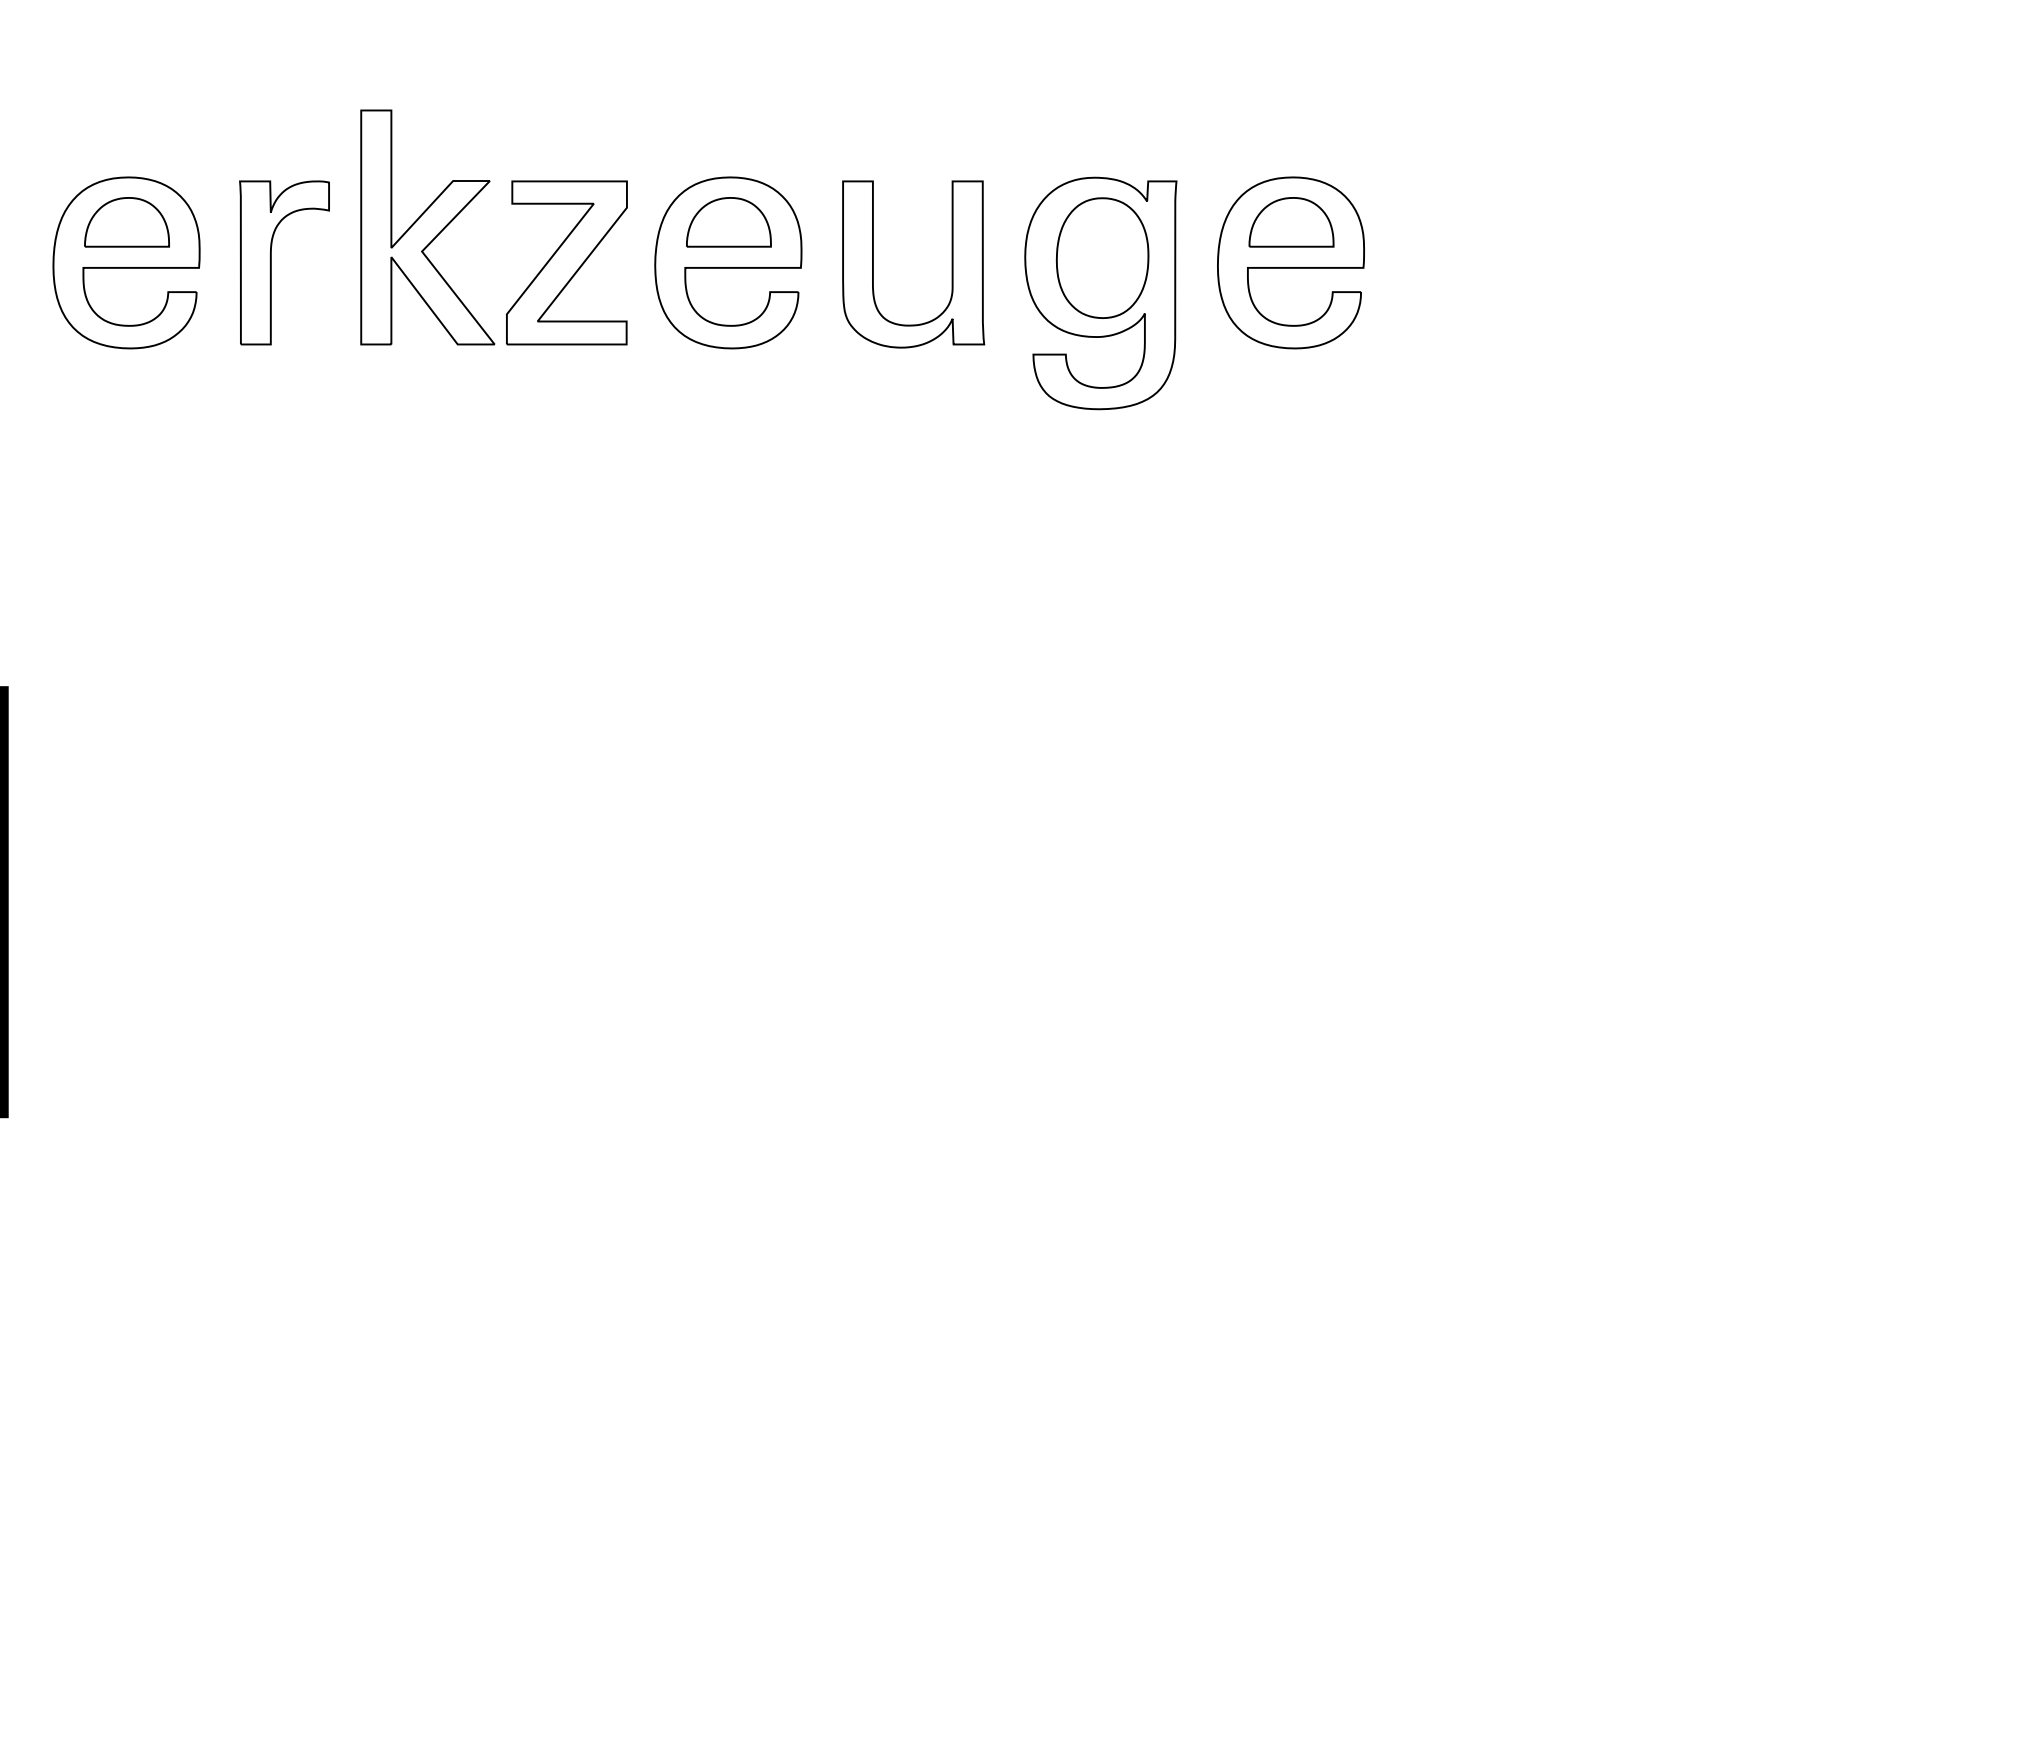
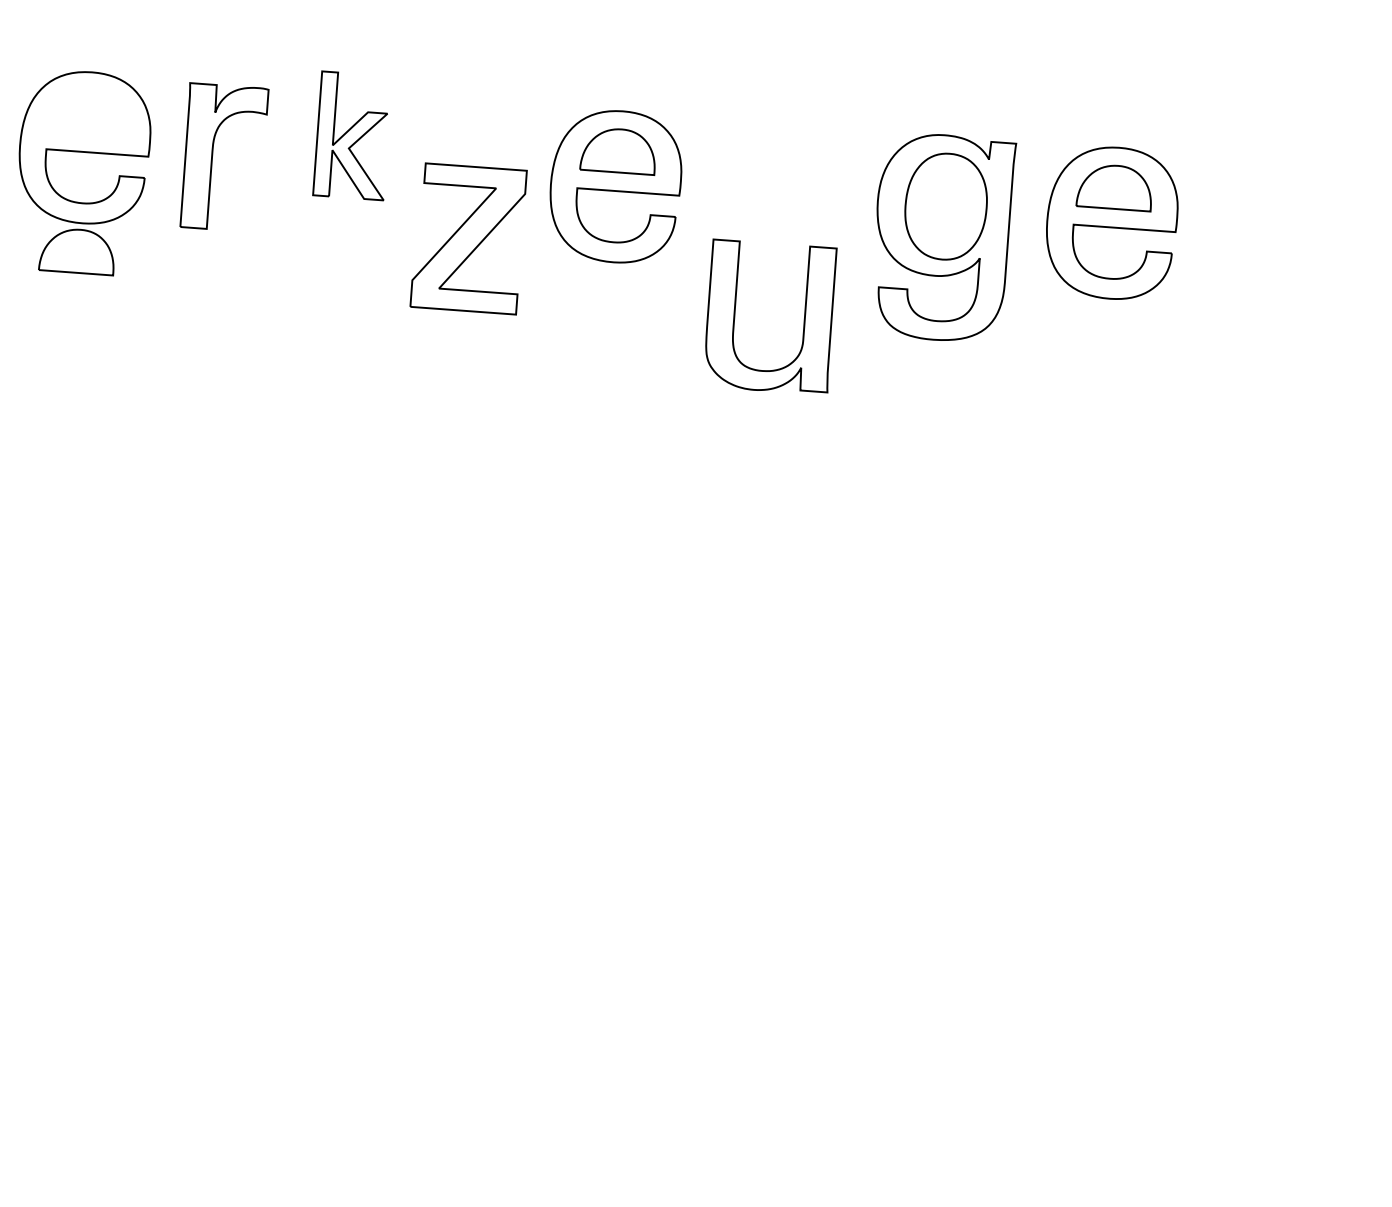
part: (126, 222) -> (77, 251), moved
part: (427, 227) -> (352, 135), size x0.6
part: (566, 262) -> (468, 238), moved
part: (951, 264) -> (803, 319), moved

